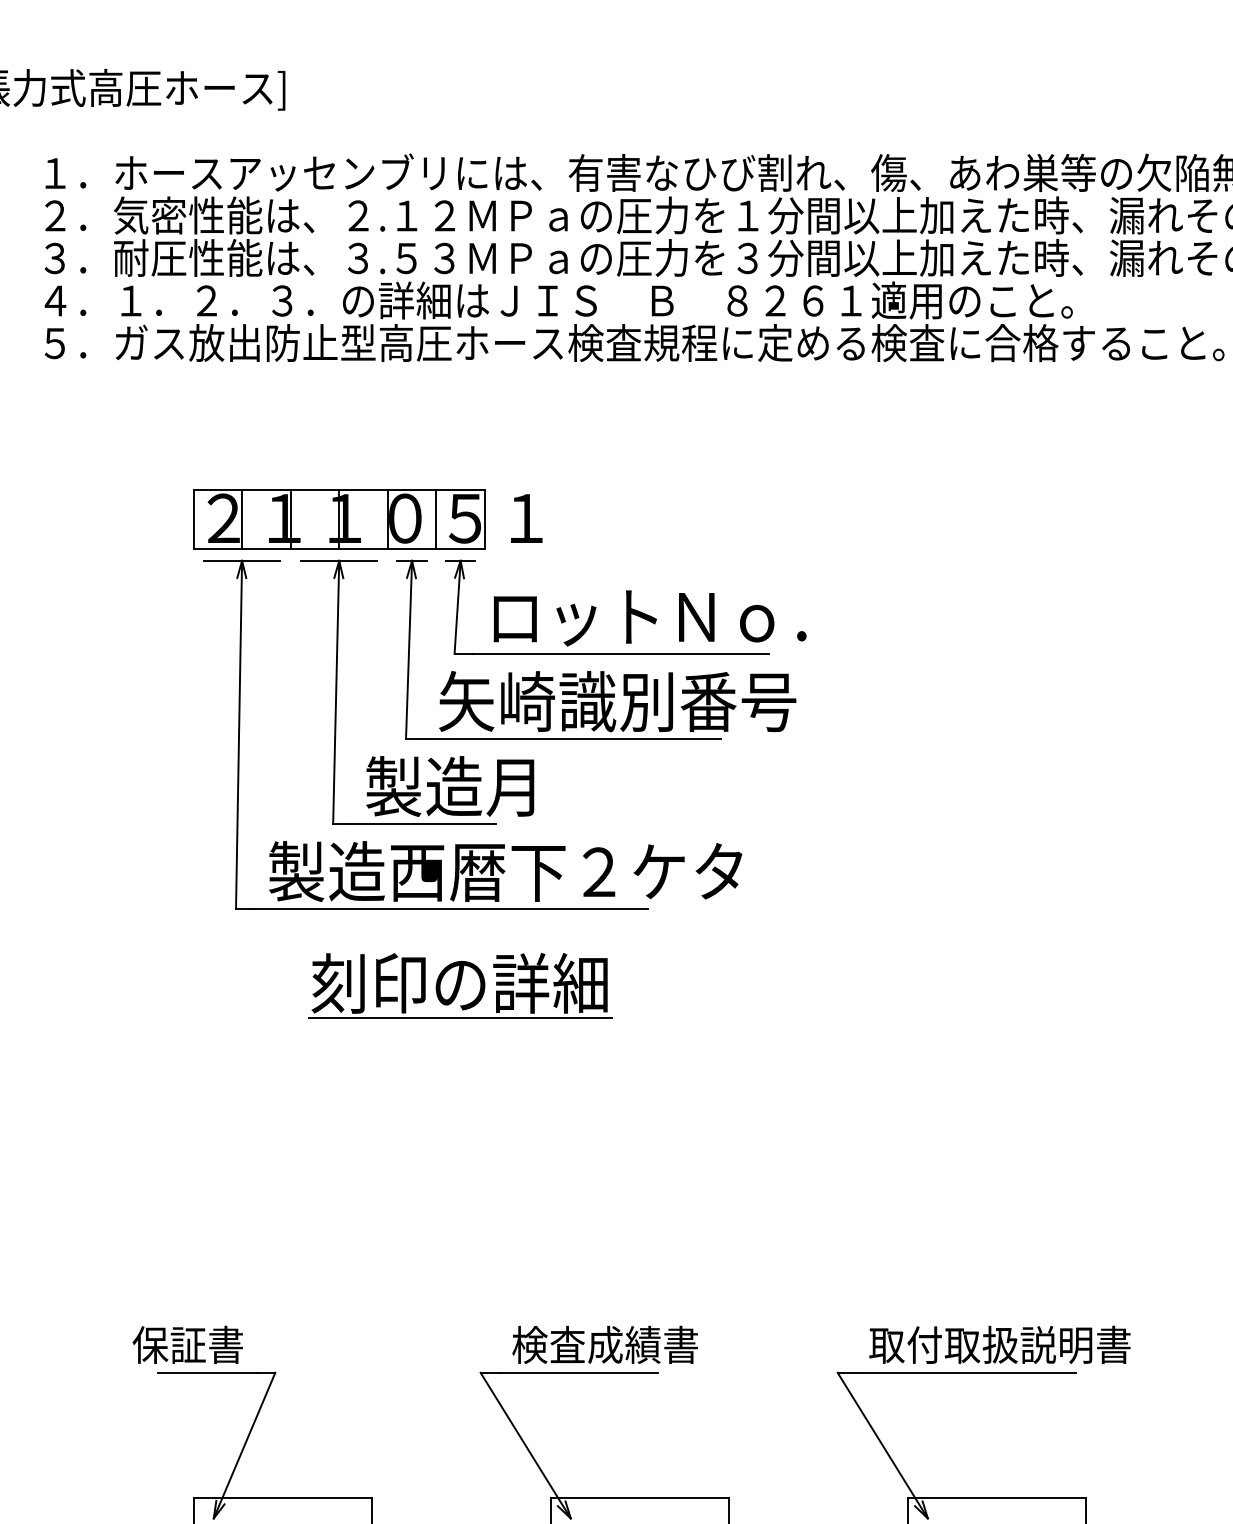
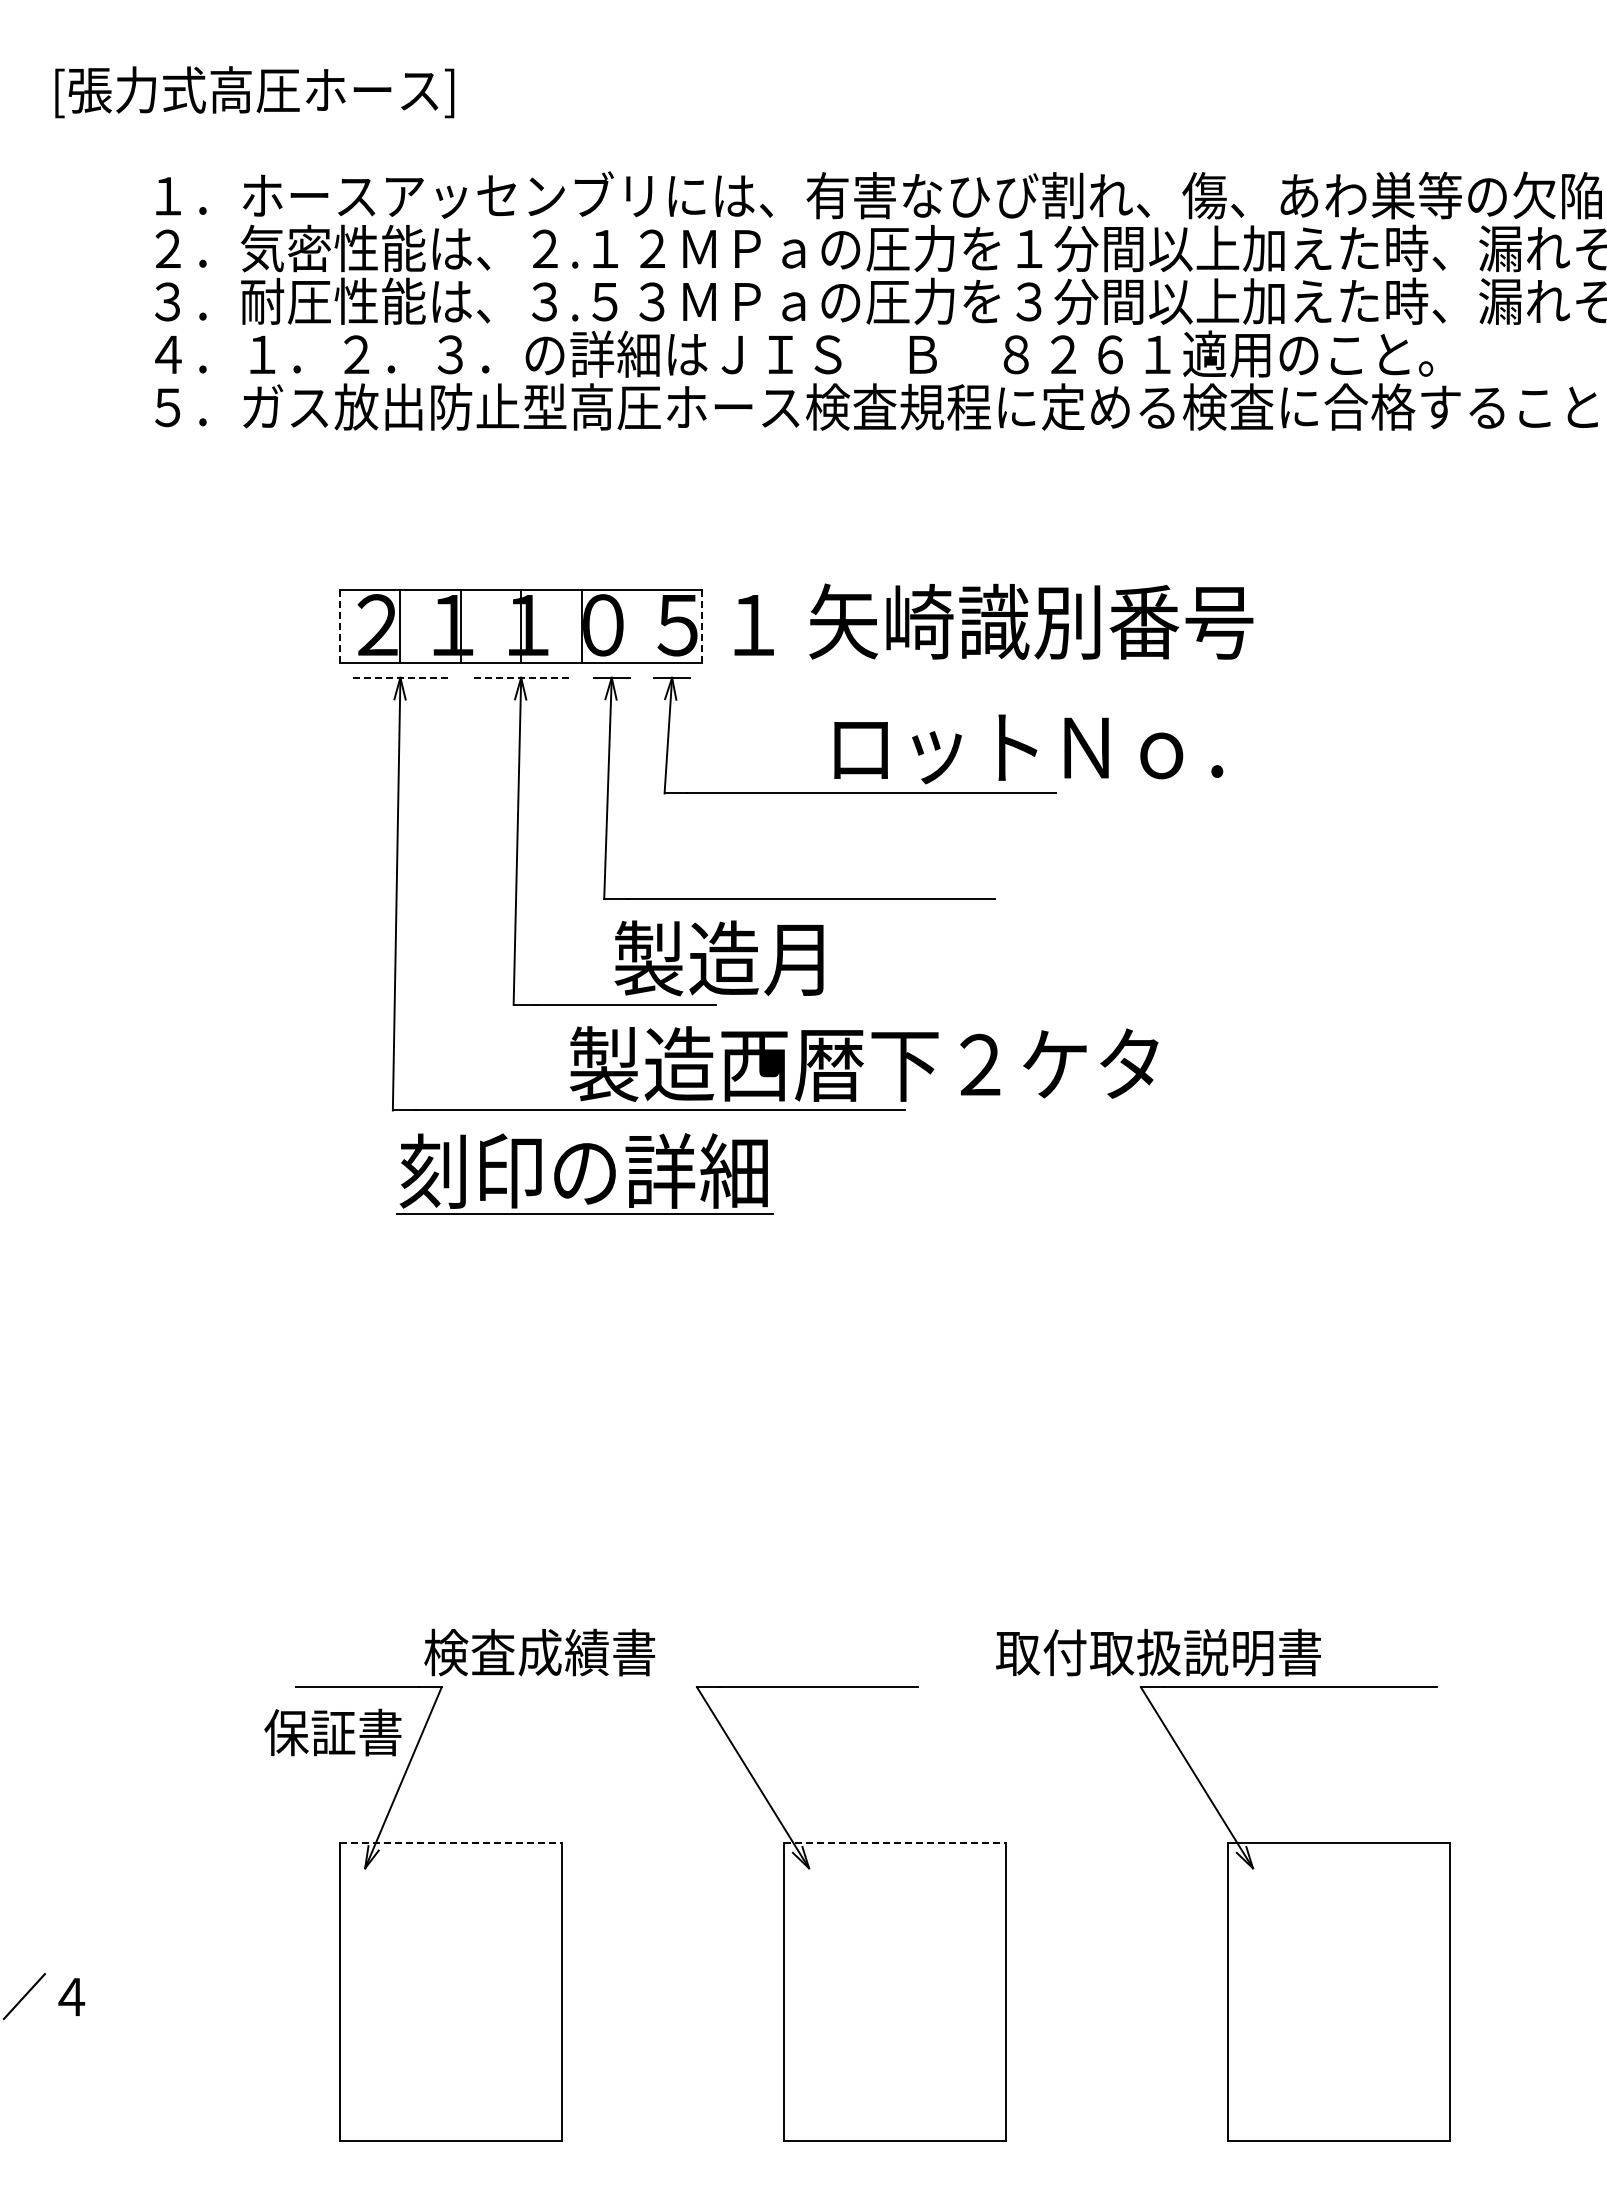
line: (193, 519) -> (340, 626), solid -> dashed
line: (436, 519) -> (641, 626), removed
line: (485, 519) -> (702, 626), solid -> dashed
line: (242, 560) -> (400, 677), solid -> dashed
line: (339, 560) -> (521, 677), solid -> dashed
text: (649, 618) -> (1028, 749), moved
text: (617, 701) -> (1031, 621), moved
text: (449, 786) -> (718, 958), moved
text: (505, 871) -> (864, 1063), moved
part: (460, 985) -> (584, 1173), moved
text: (187, 1344) -> (332, 1732), moved
text: (604, 1344) -> (539, 1652), moved
text: (999, 1344) -> (1158, 1652), moved
line: (283, 1498) -> (451, 1843), solid -> dashed
line: (639, 1498) -> (894, 1843), solid -> dashed

